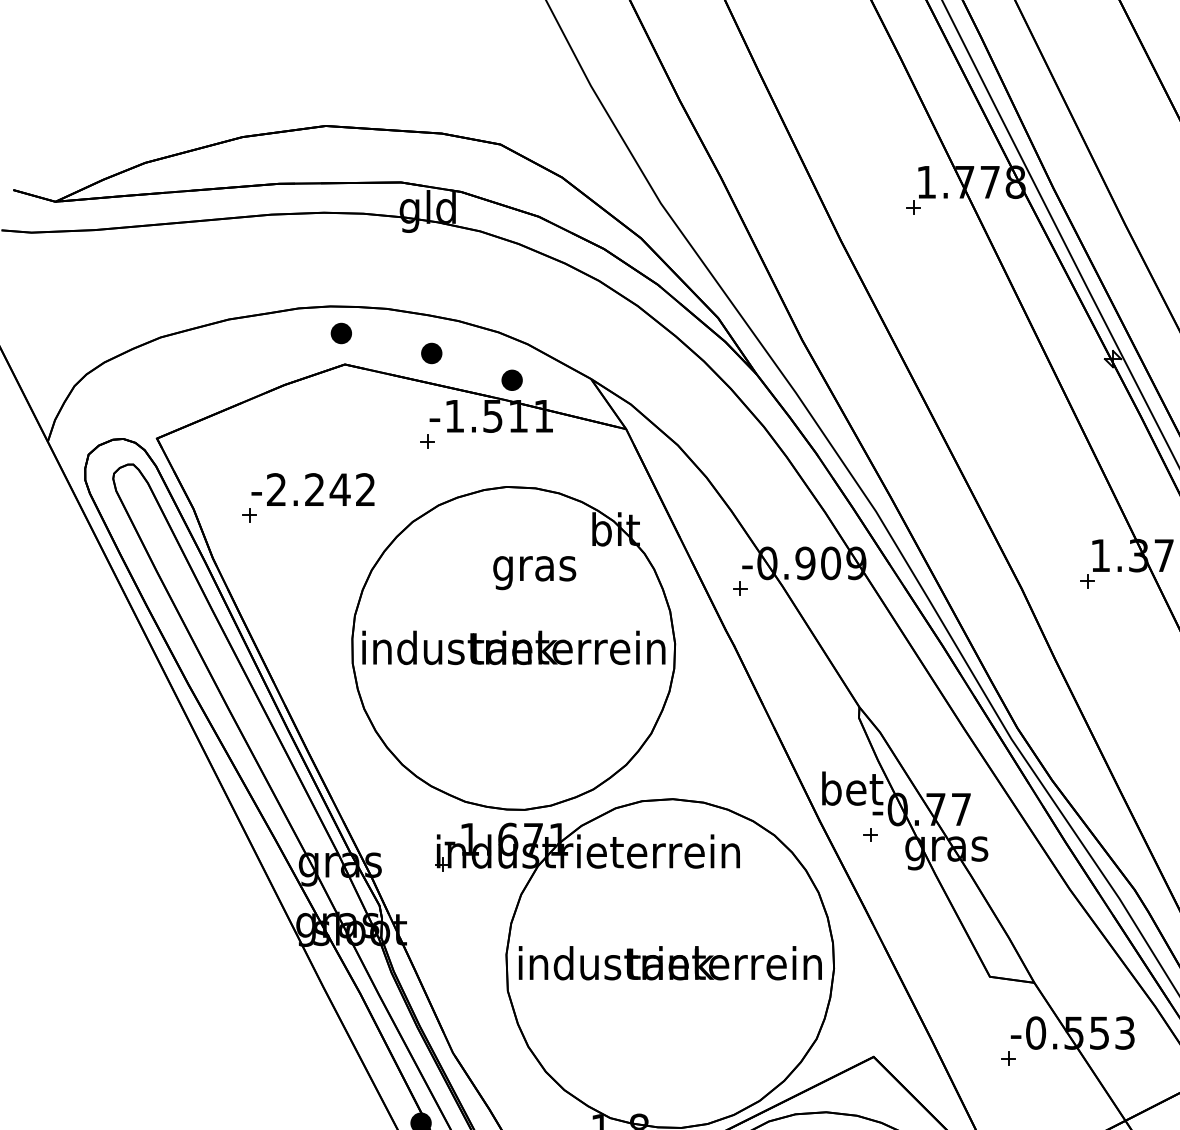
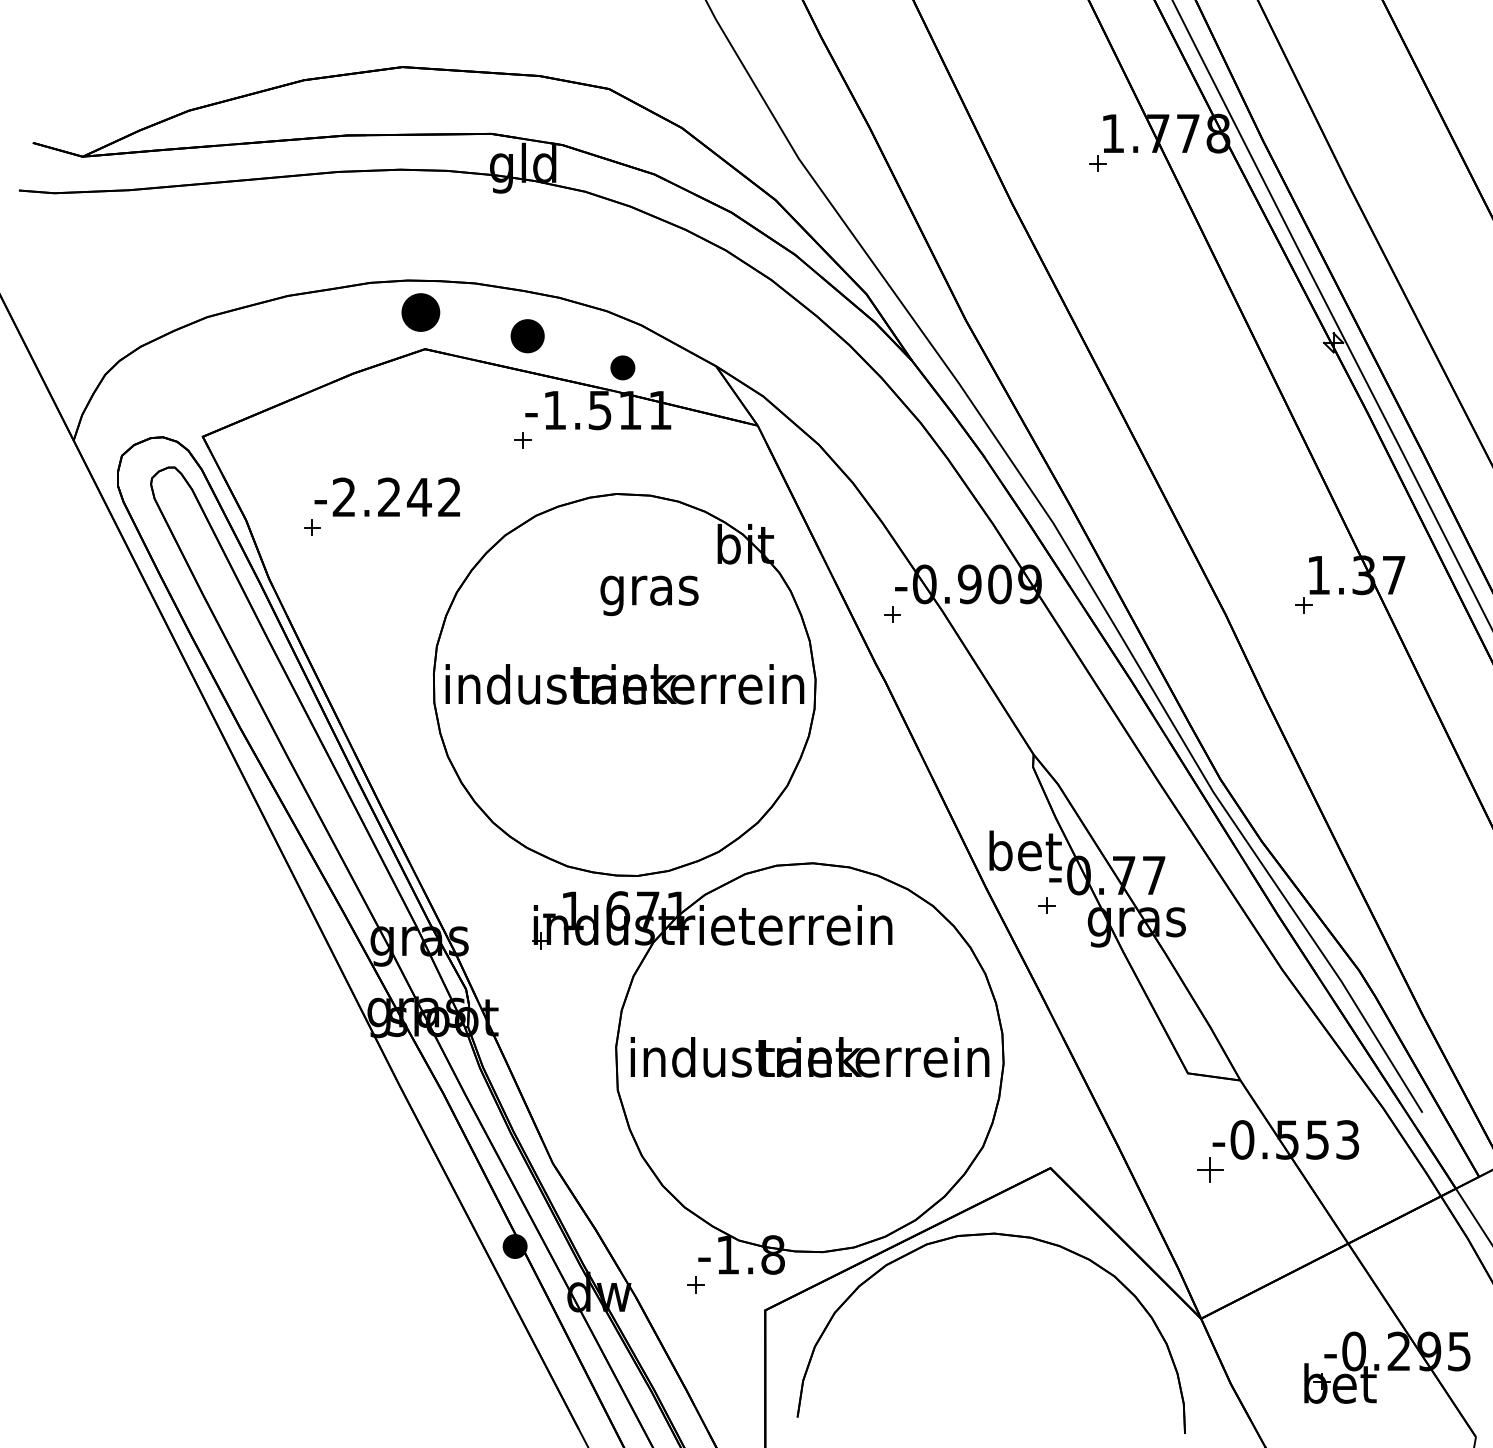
part: (341, 333) -> (420, 312), size x1.6
part: (431, 352) -> (527, 335), size x1.4
part: (1009, 1058) -> (1210, 1169), size x1.6

